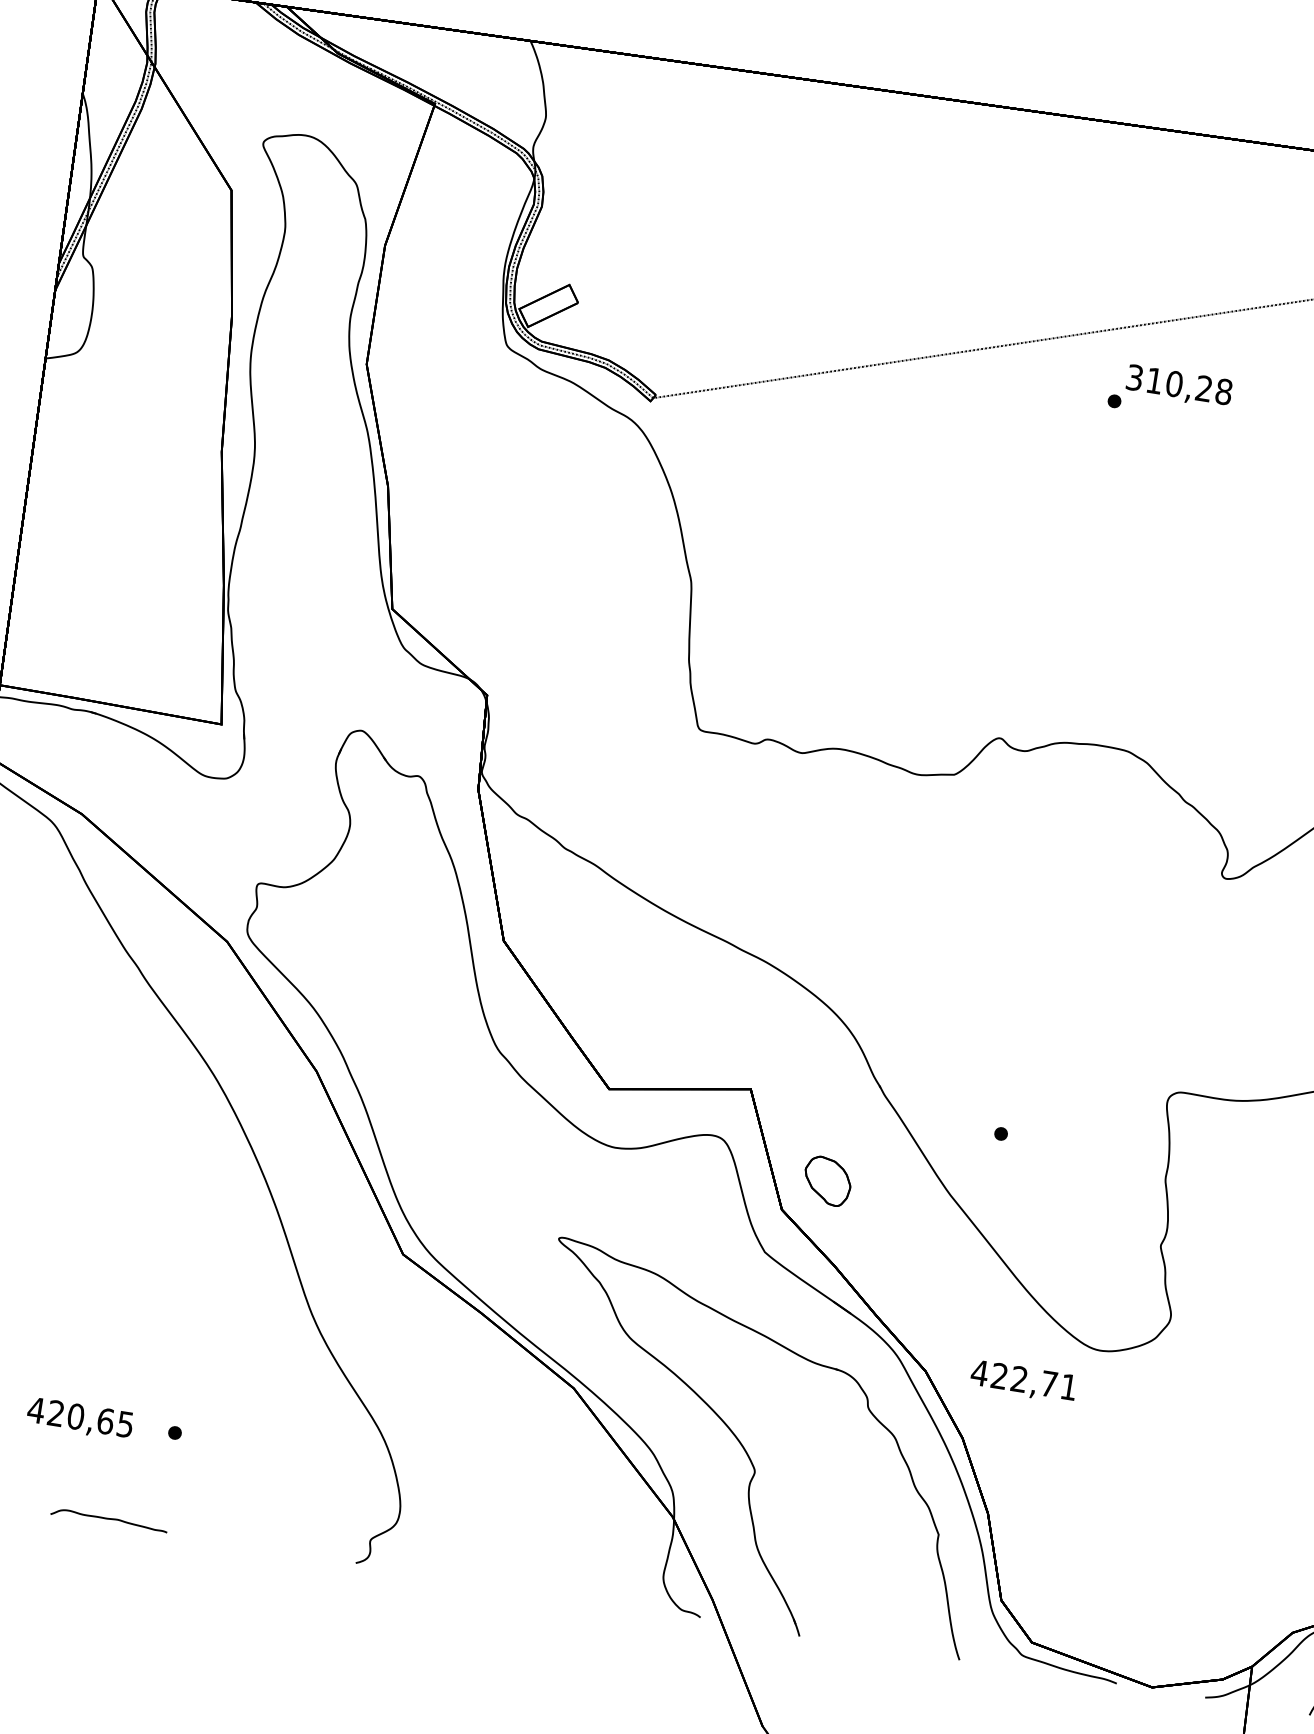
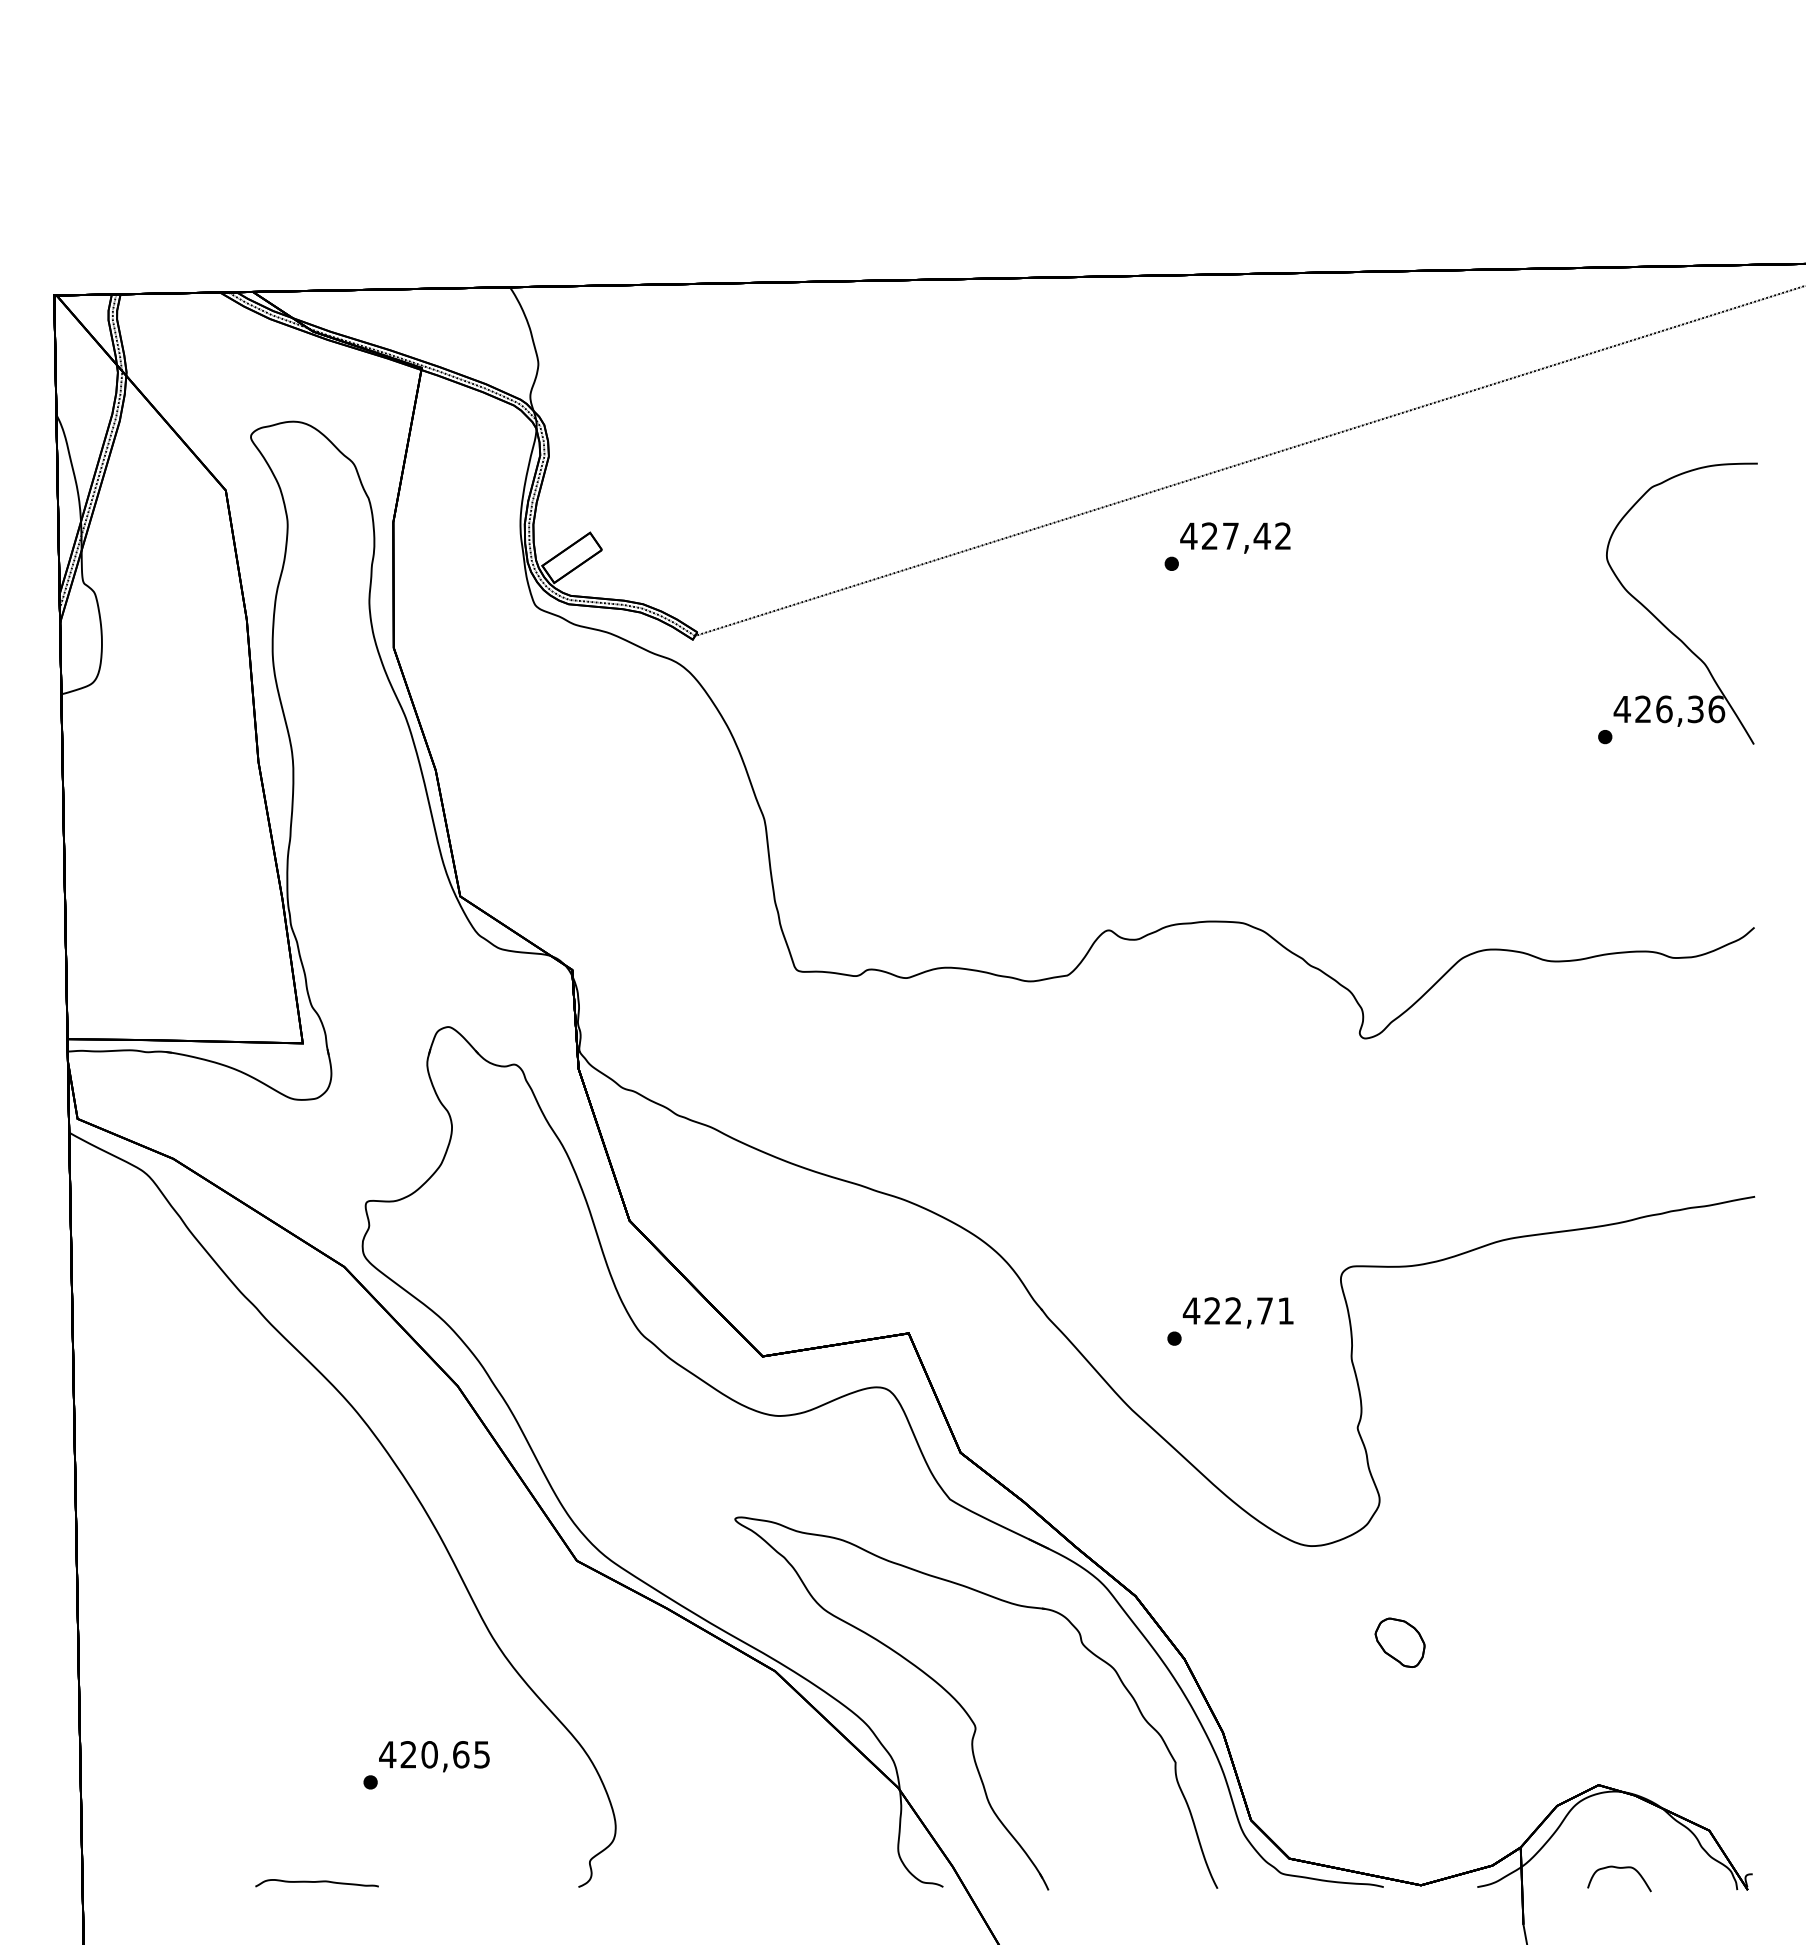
text: (1178, 384) -> (1235, 535), 310,28 -> 427,42
part: (827, 1180) -> (1399, 1642), moved
text: (1022, 1381) -> (1237, 1312), moved
text: (80, 1419) -> (434, 1756), moved

